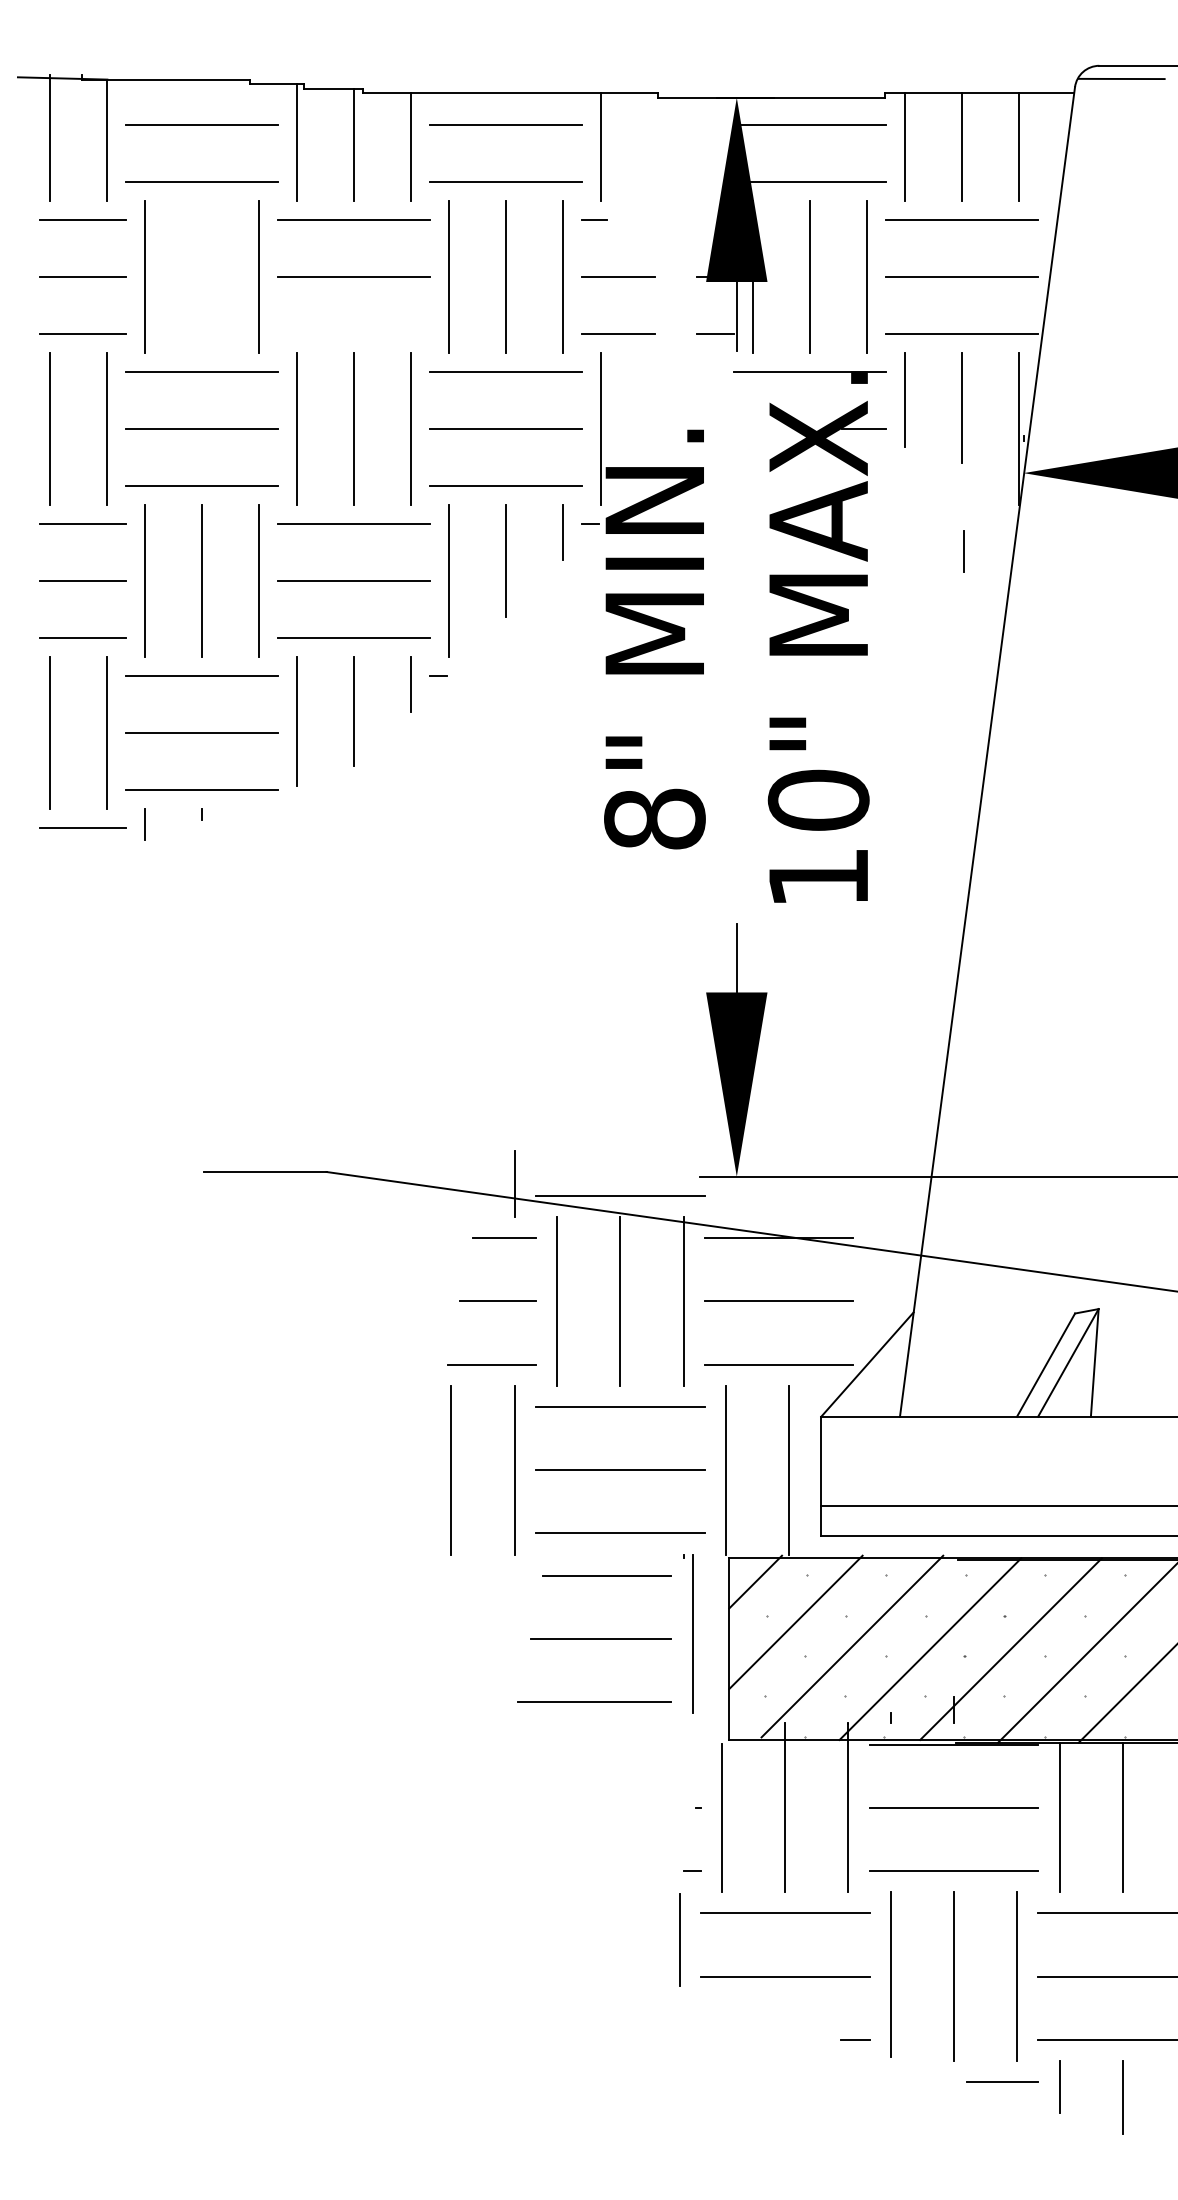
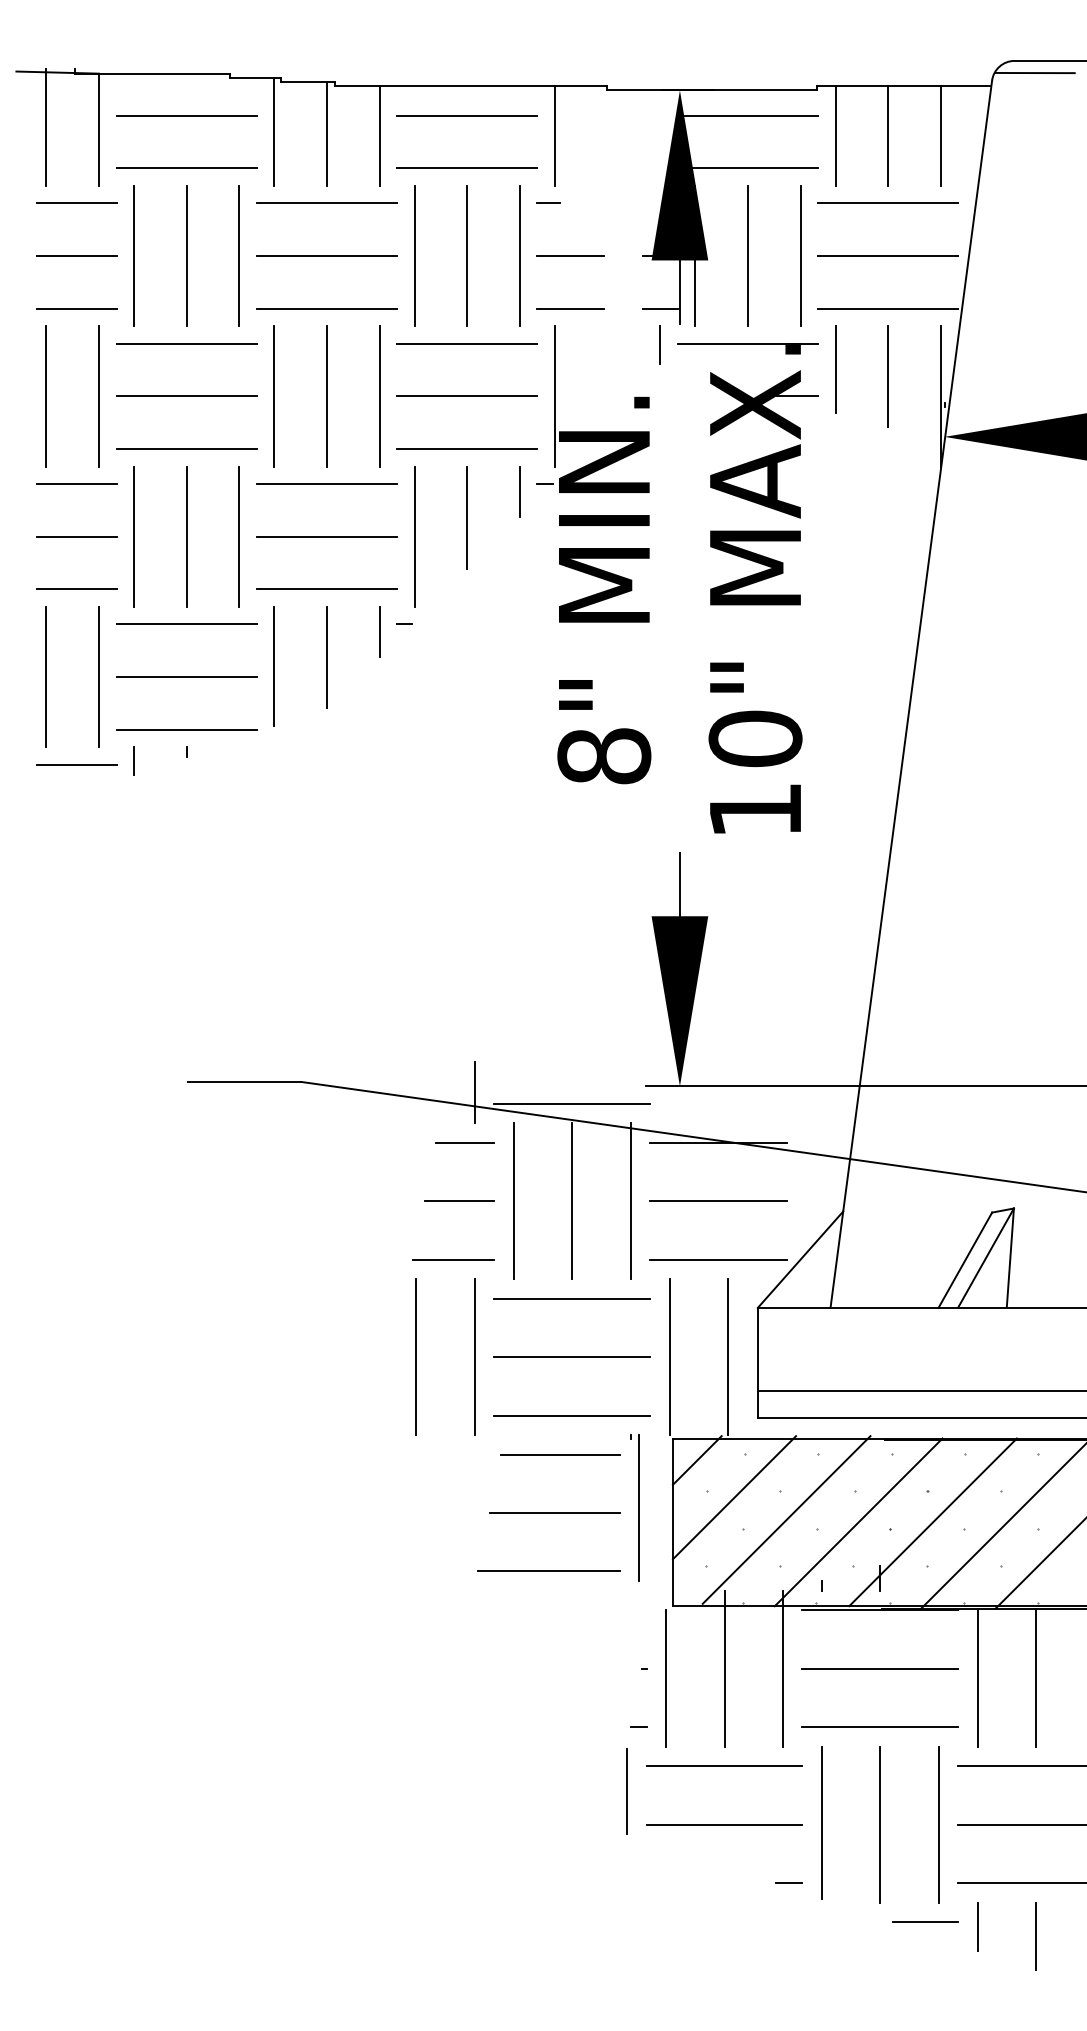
line: (202, 276) -> (186, 255), added
line: (353, 334) -> (326, 308), added
line: (962, 550) -> (659, 344), moved

